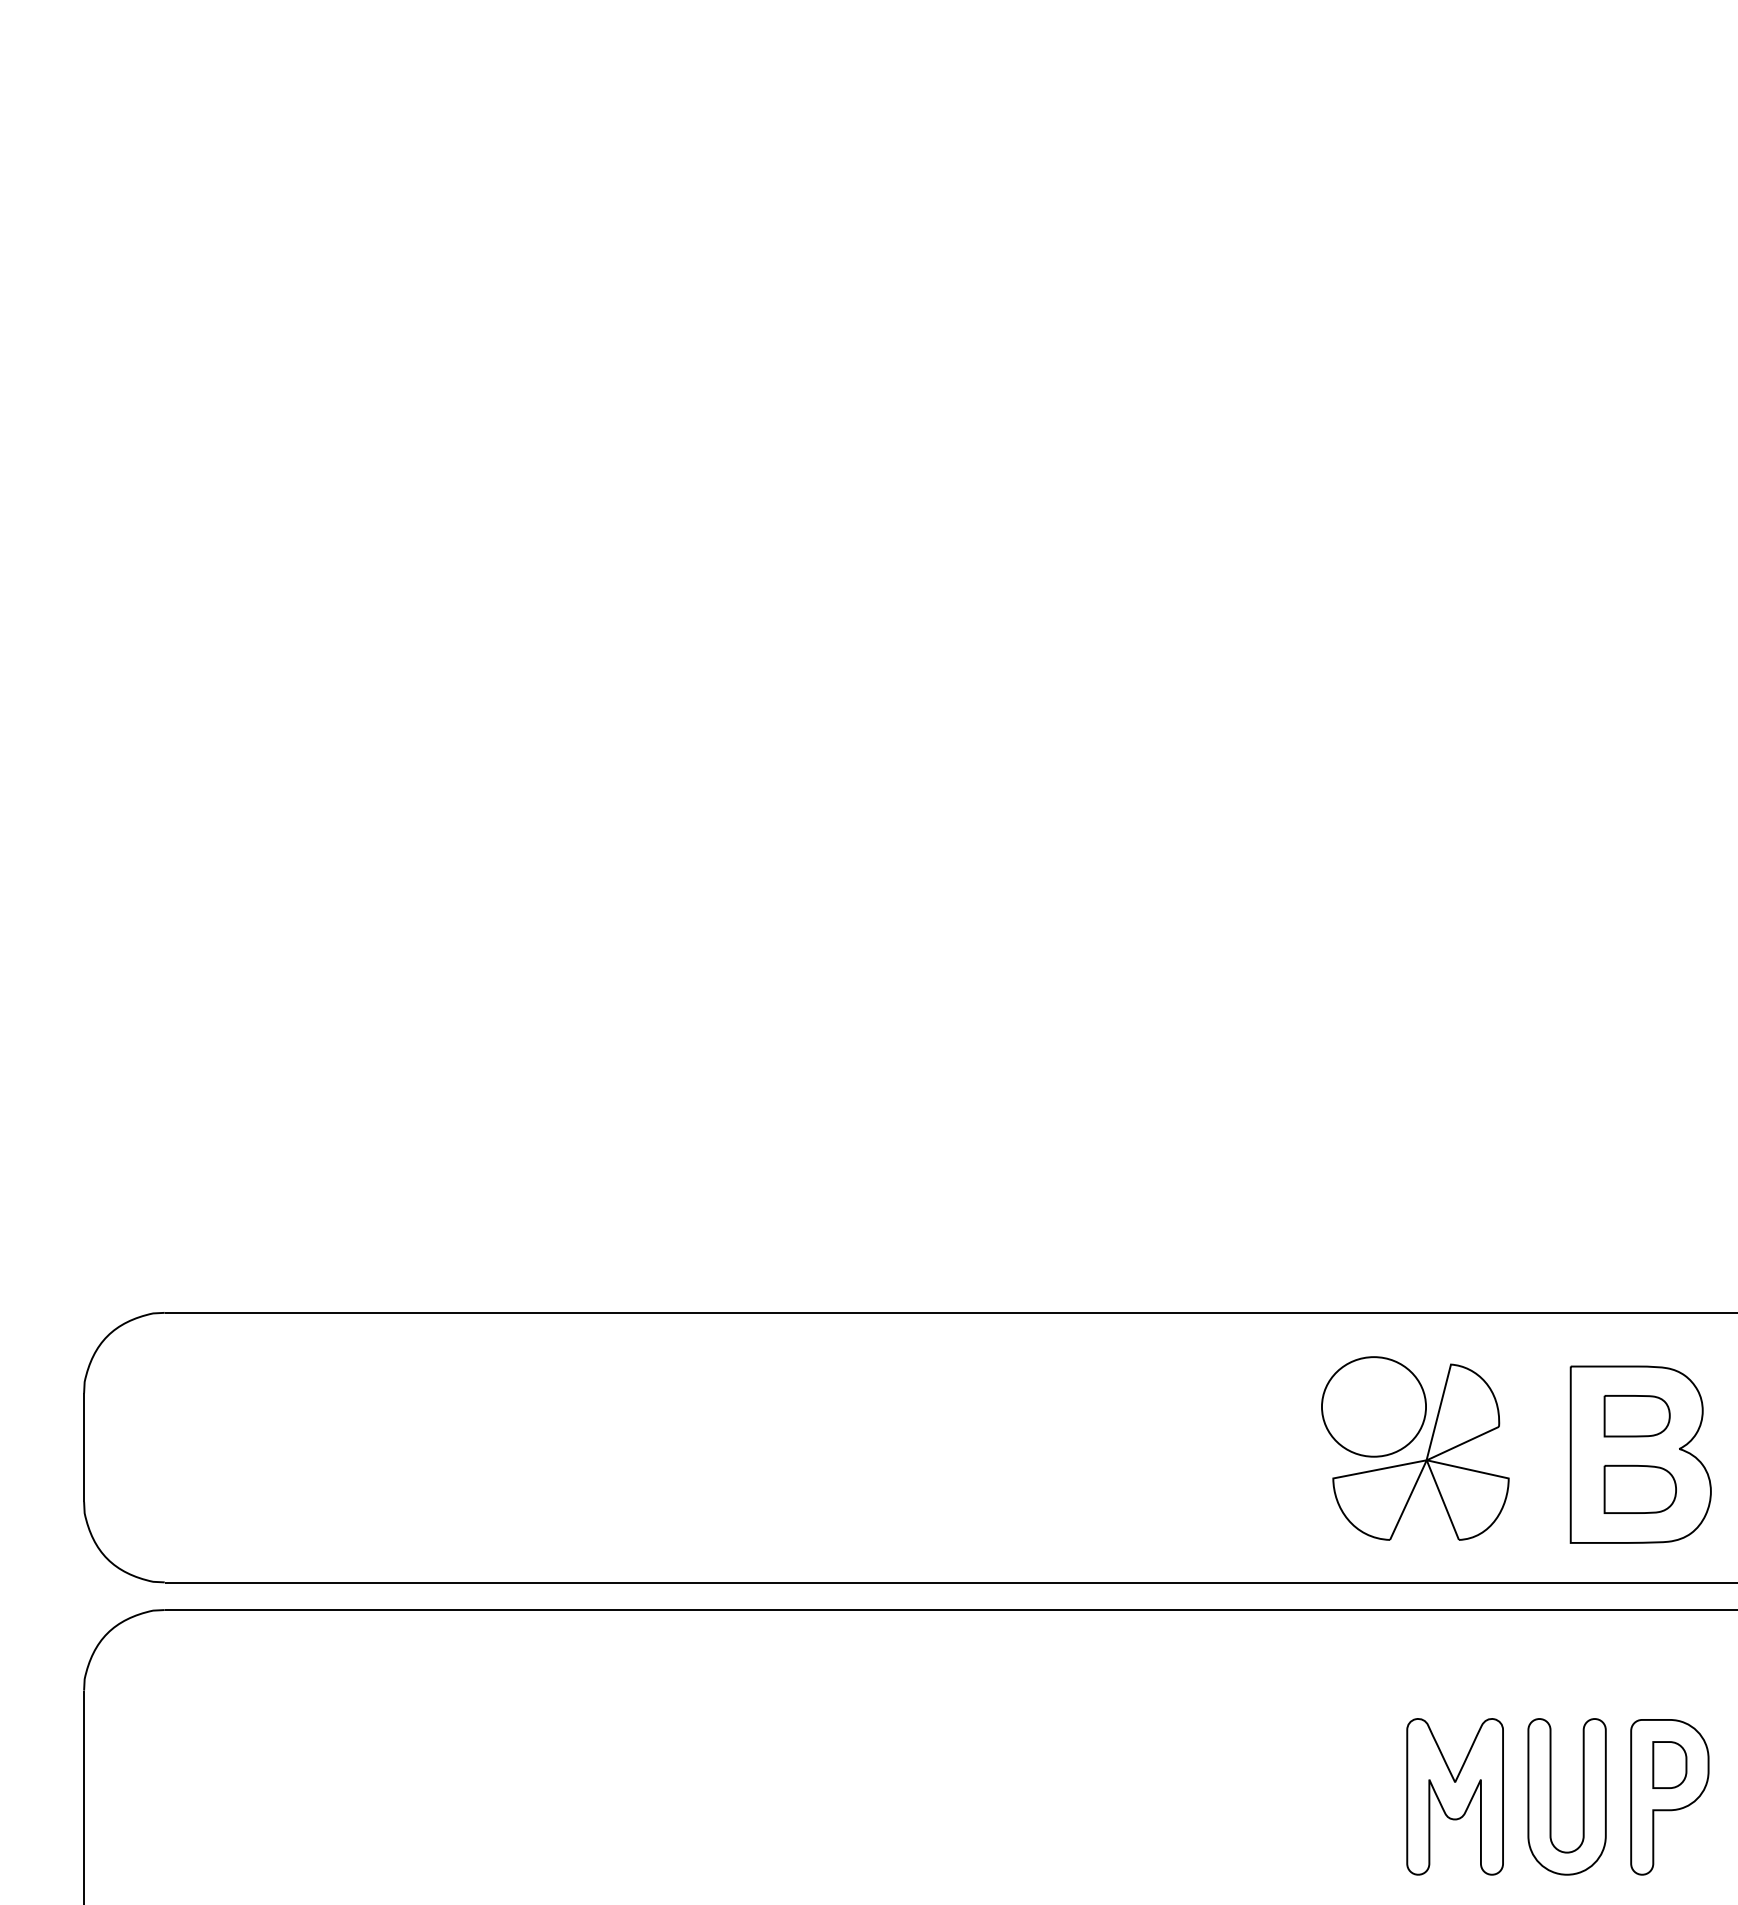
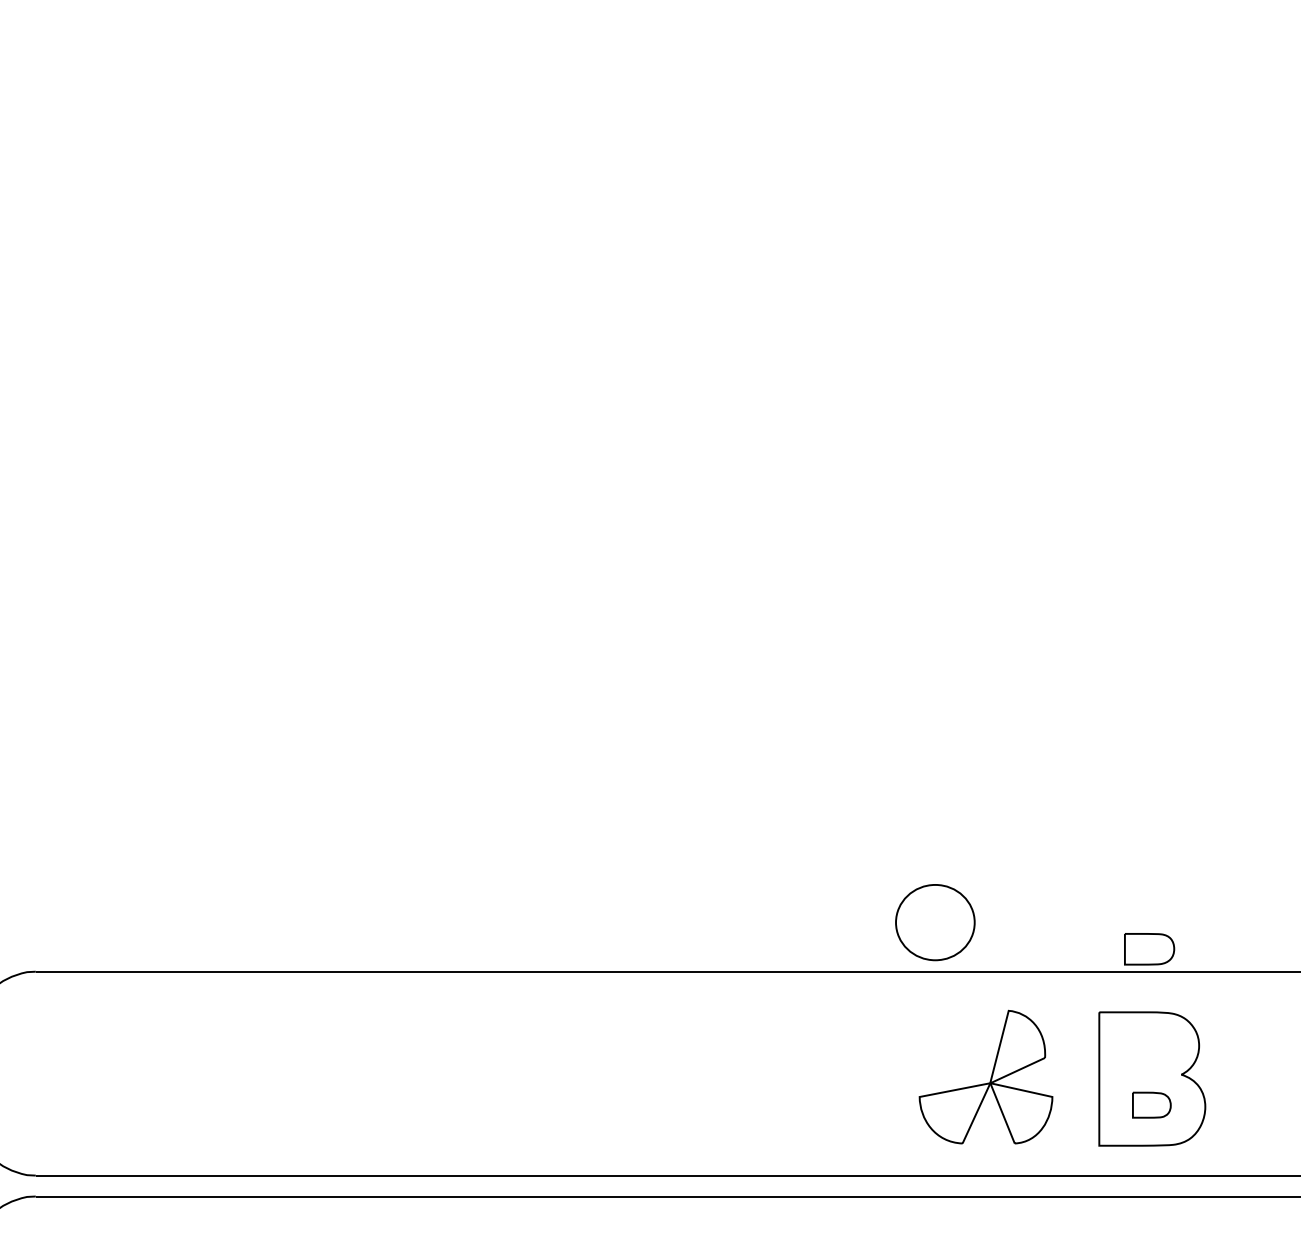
part: (1373, 1406) -> (934, 922), moved
part: (1636, 1416) -> (1149, 949), moved
part: (1639, 1488) -> (1151, 1104), size x0.7

